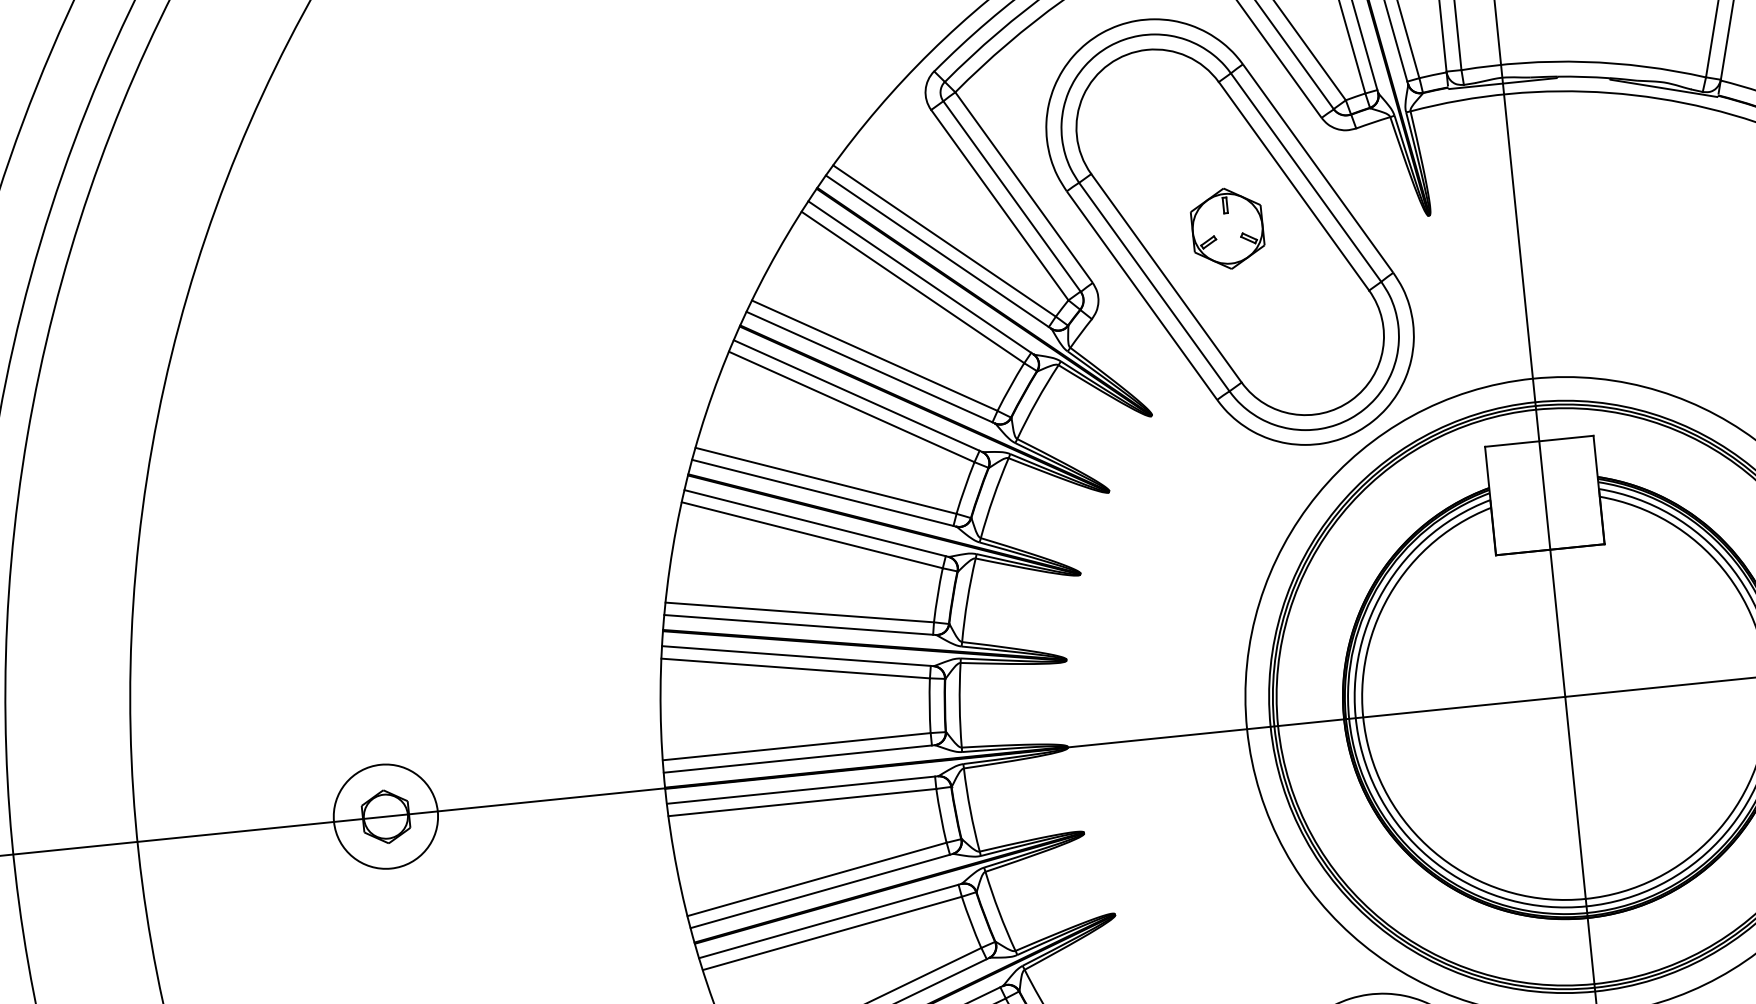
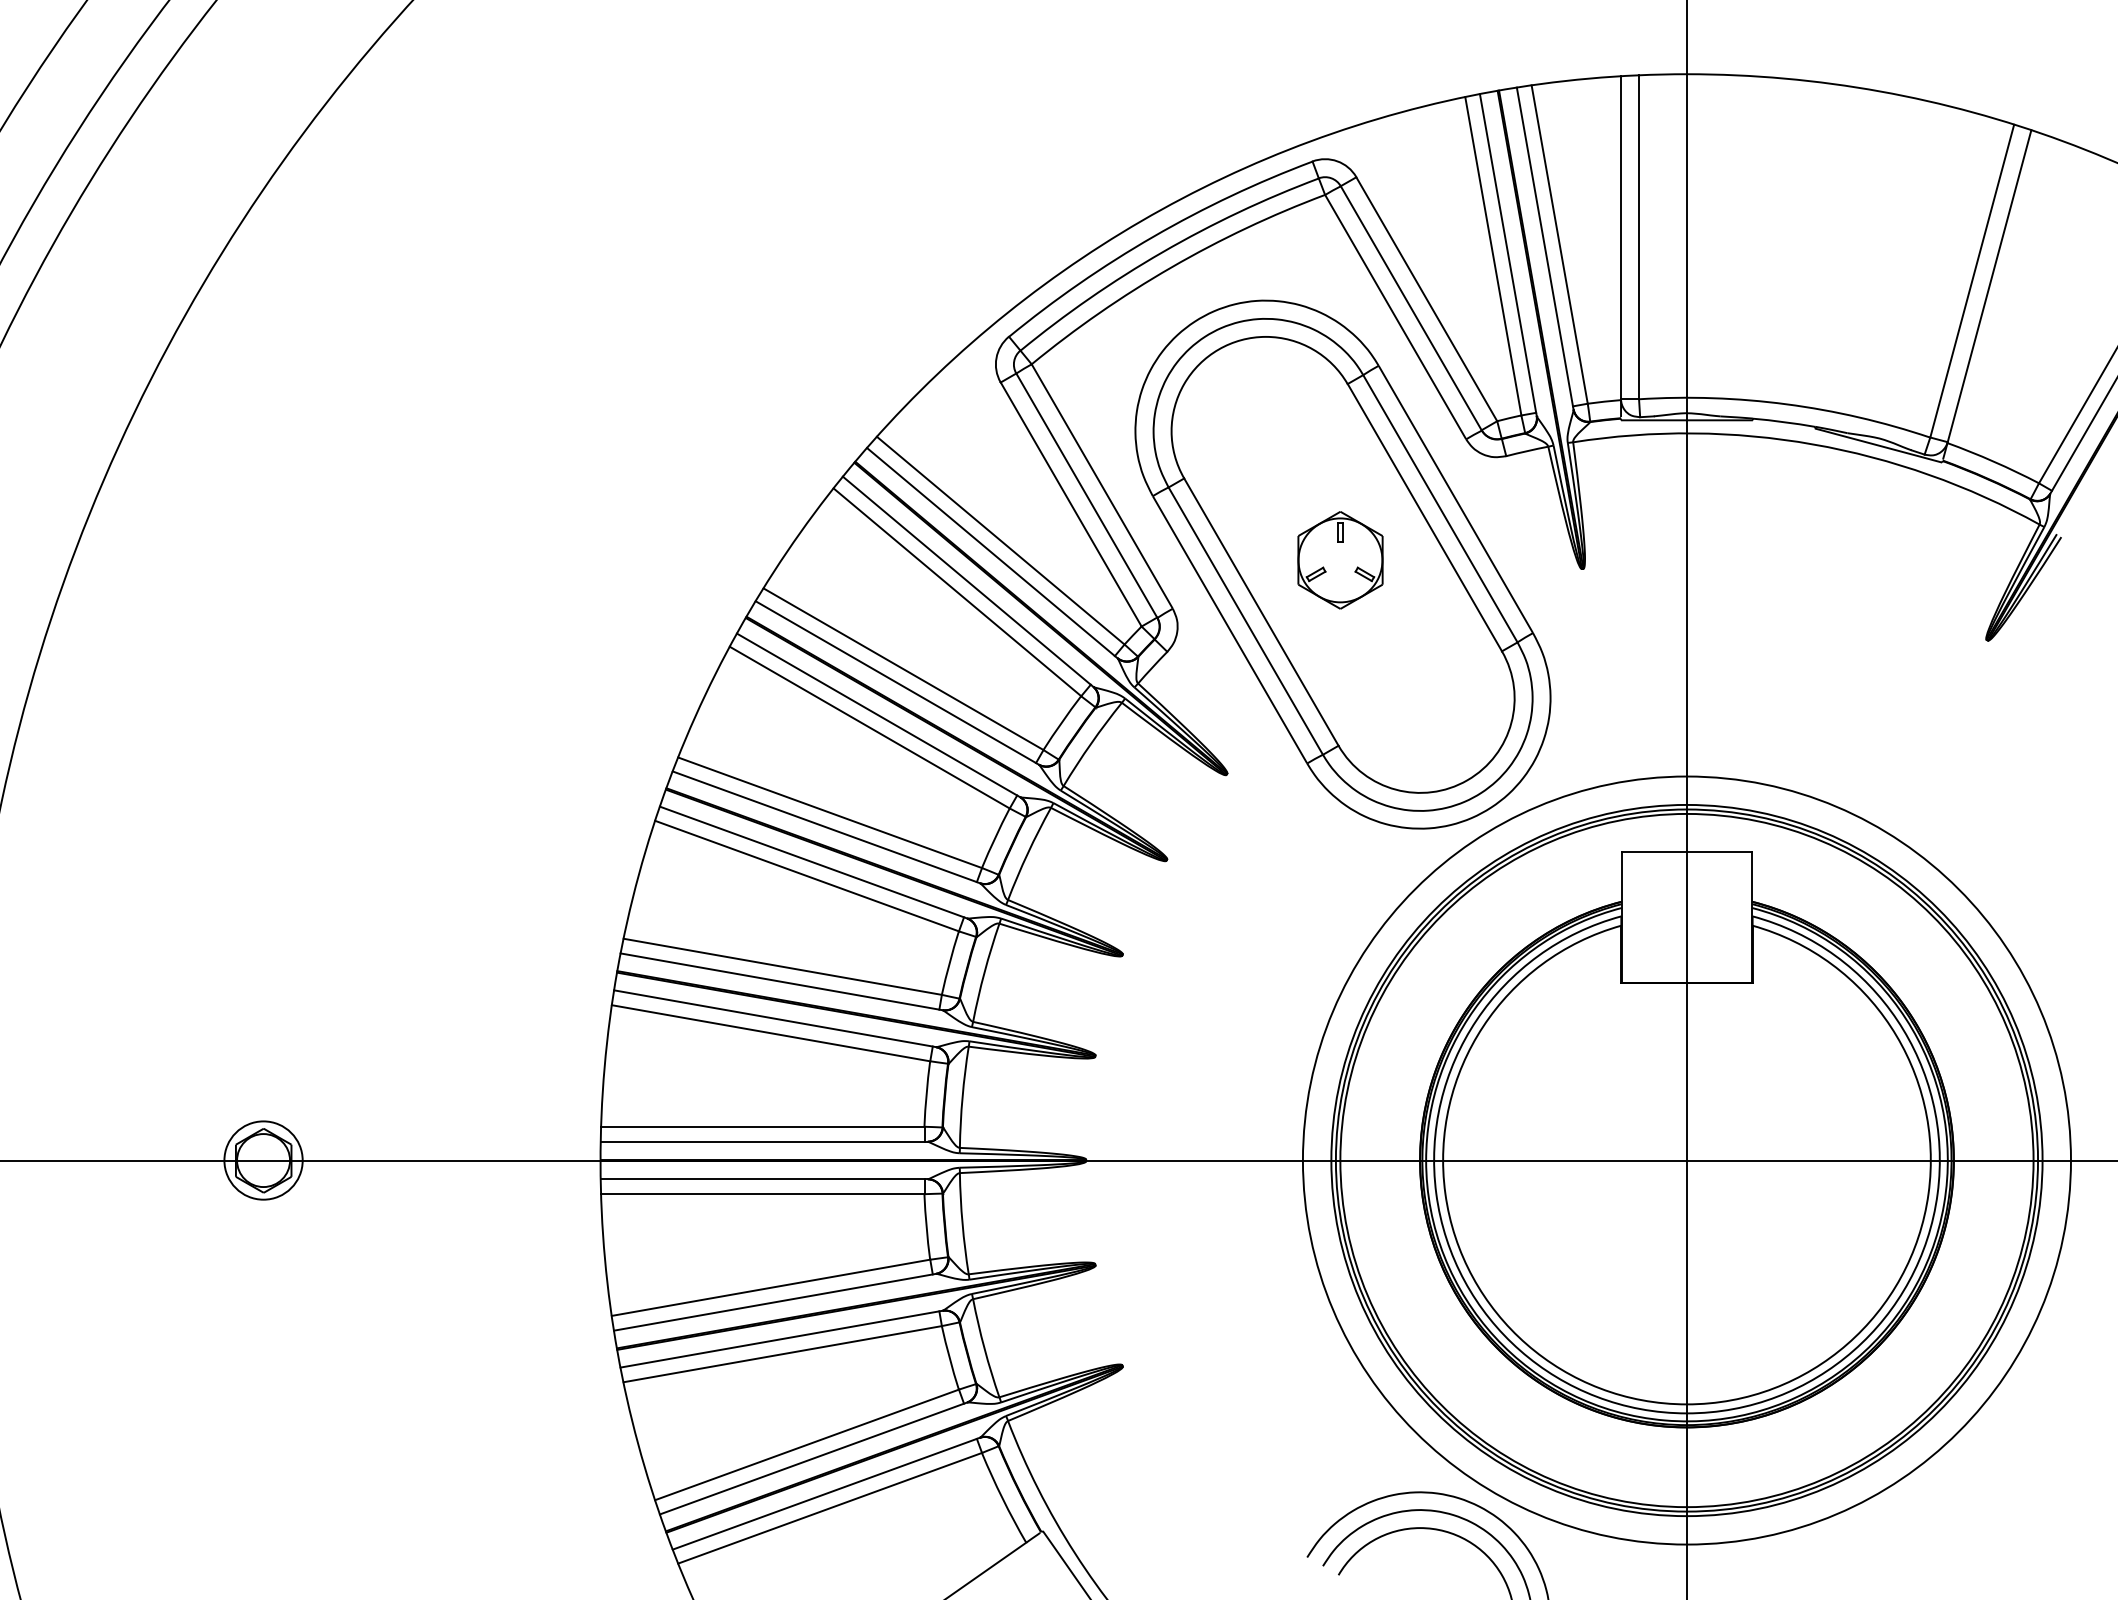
circle: (385, 816) -> (263, 1160), size x0.62

